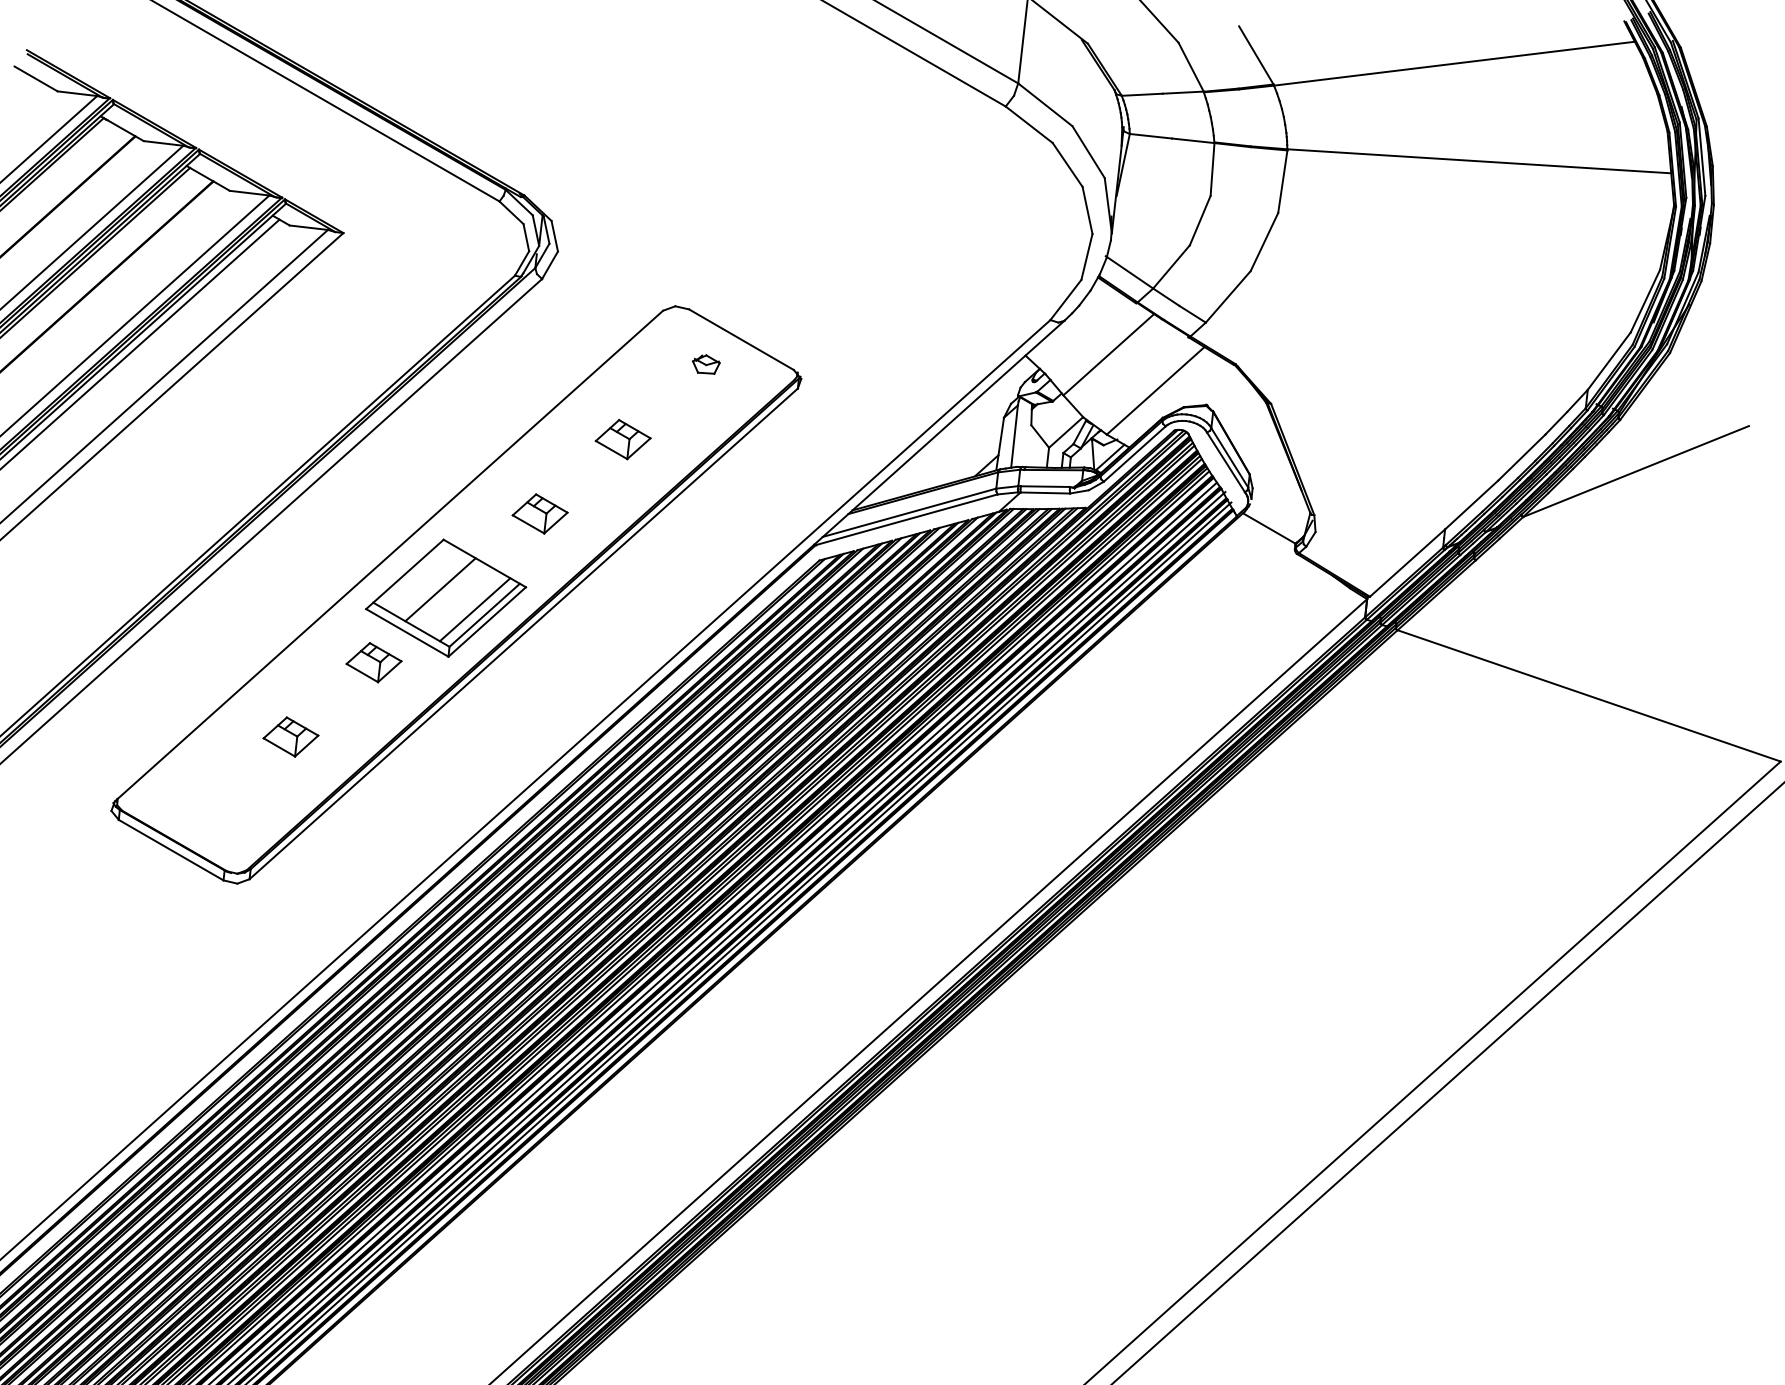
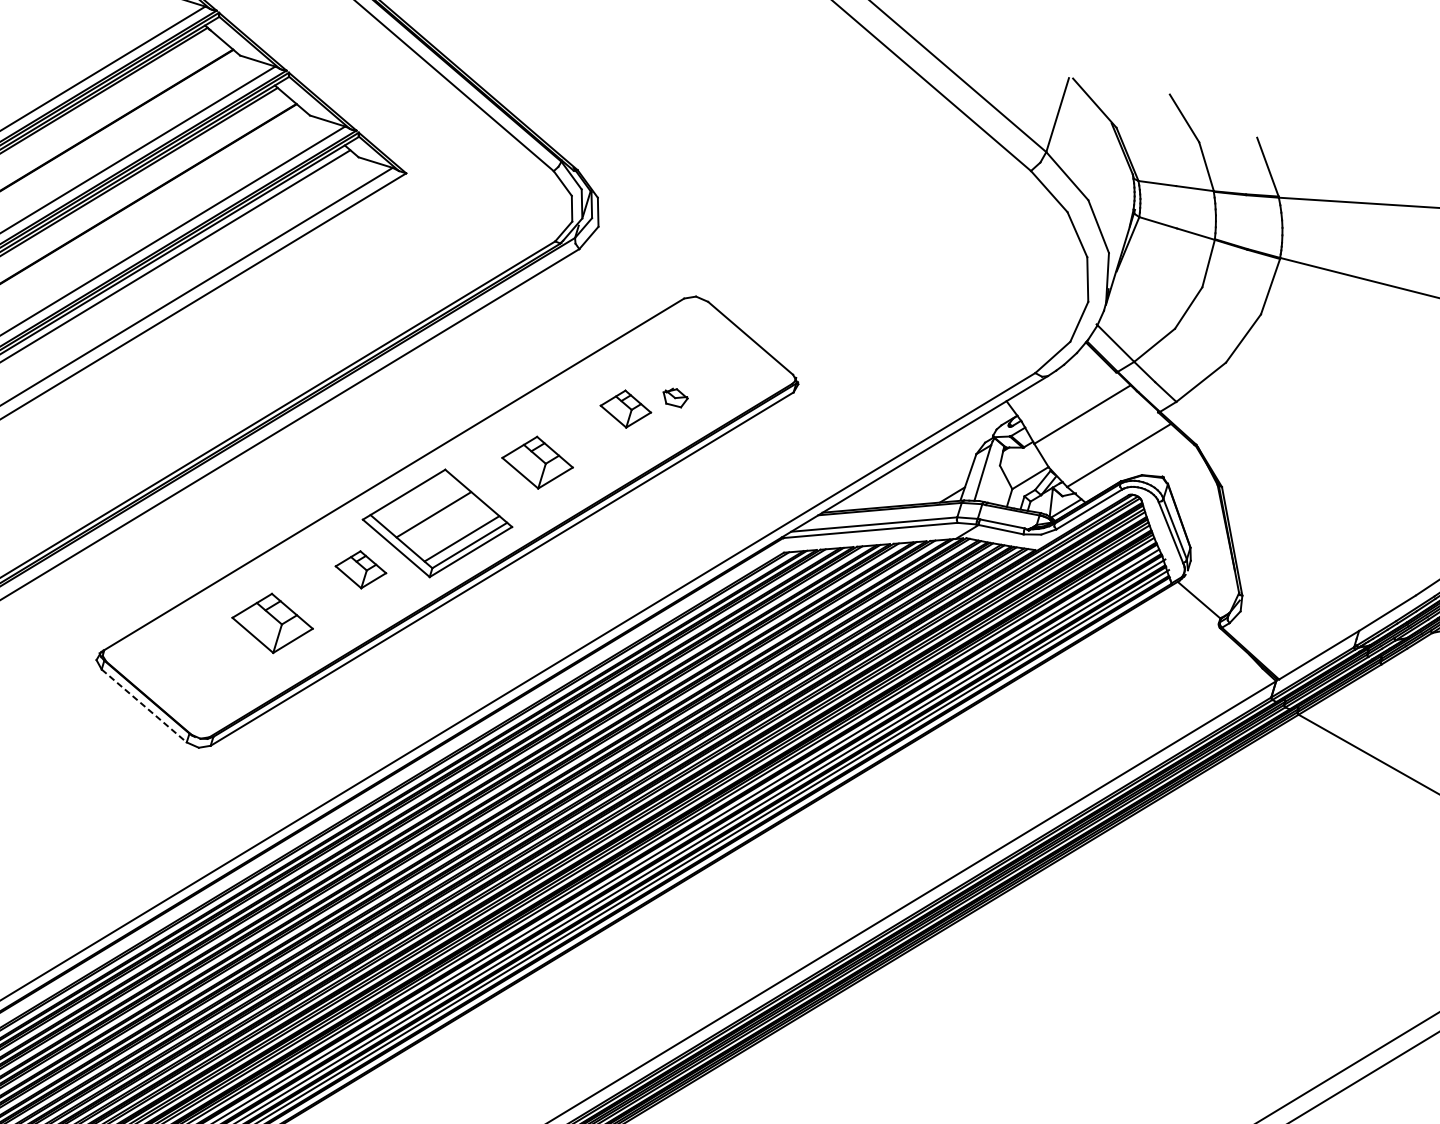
part: (706, 364) -> (675, 397), moved
part: (539, 513) -> (537, 462), size x1.4
part: (290, 736) -> (272, 622), size x1.6
line: (171, 850) -> (144, 706), solid -> dashed

